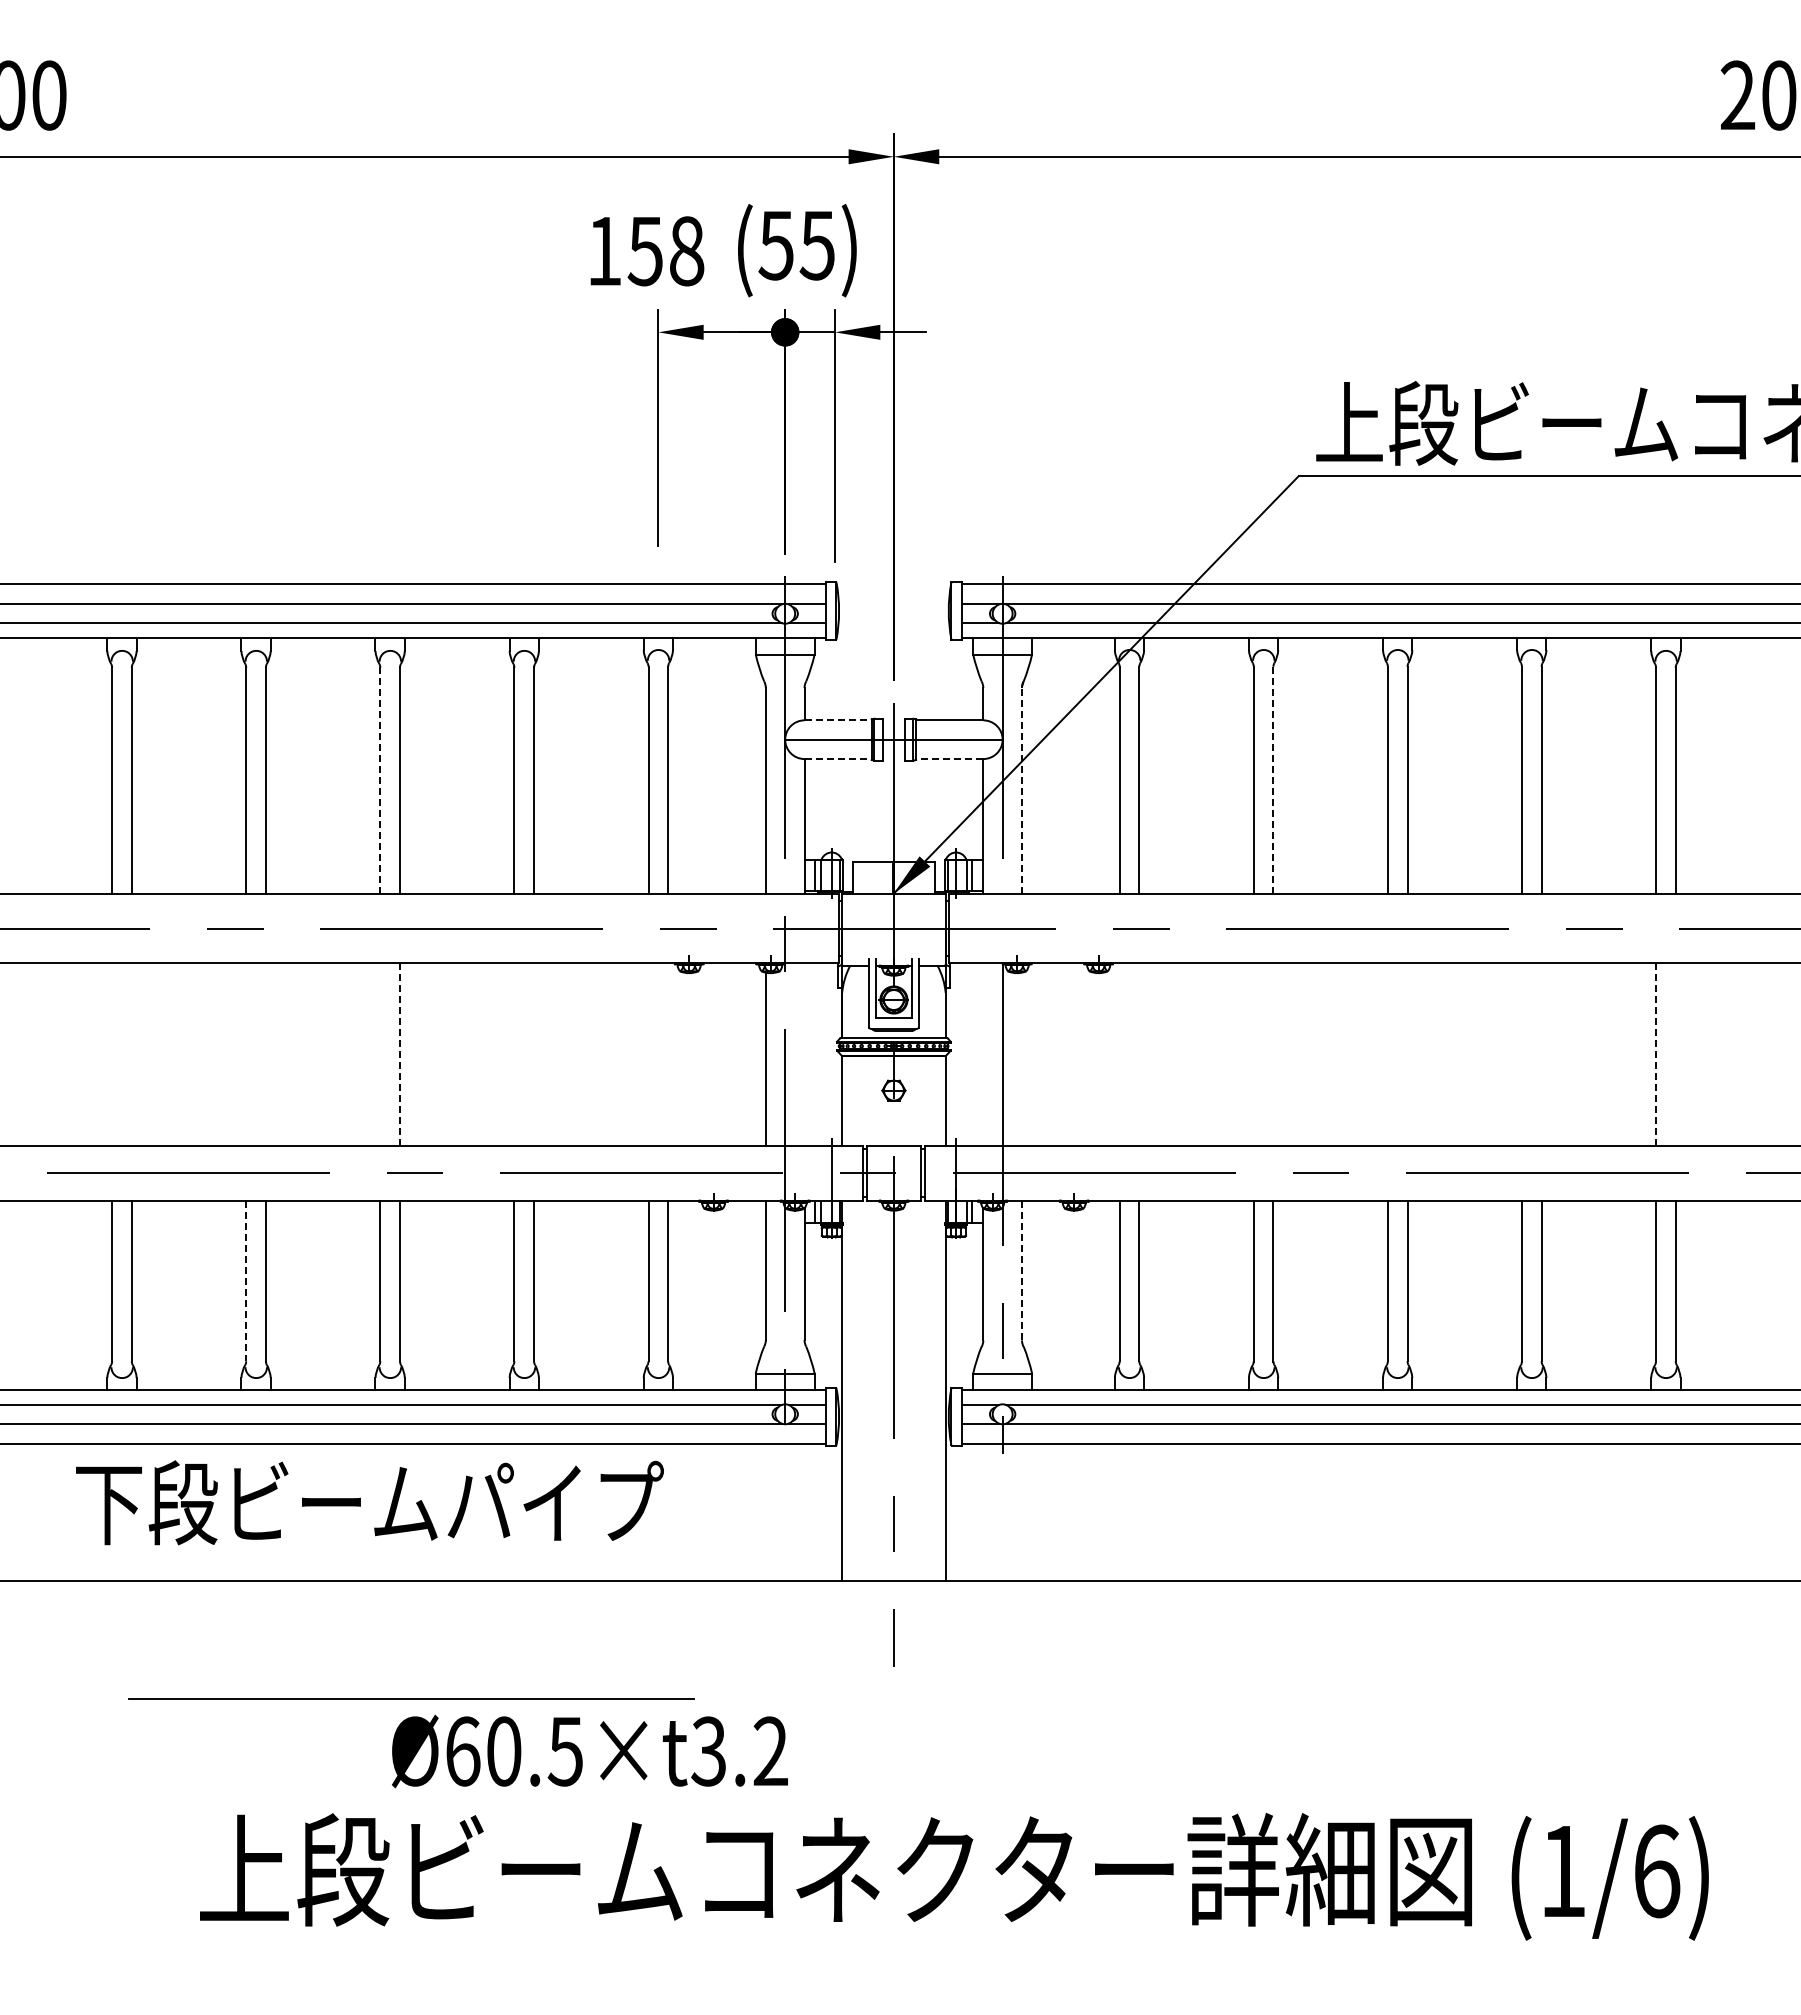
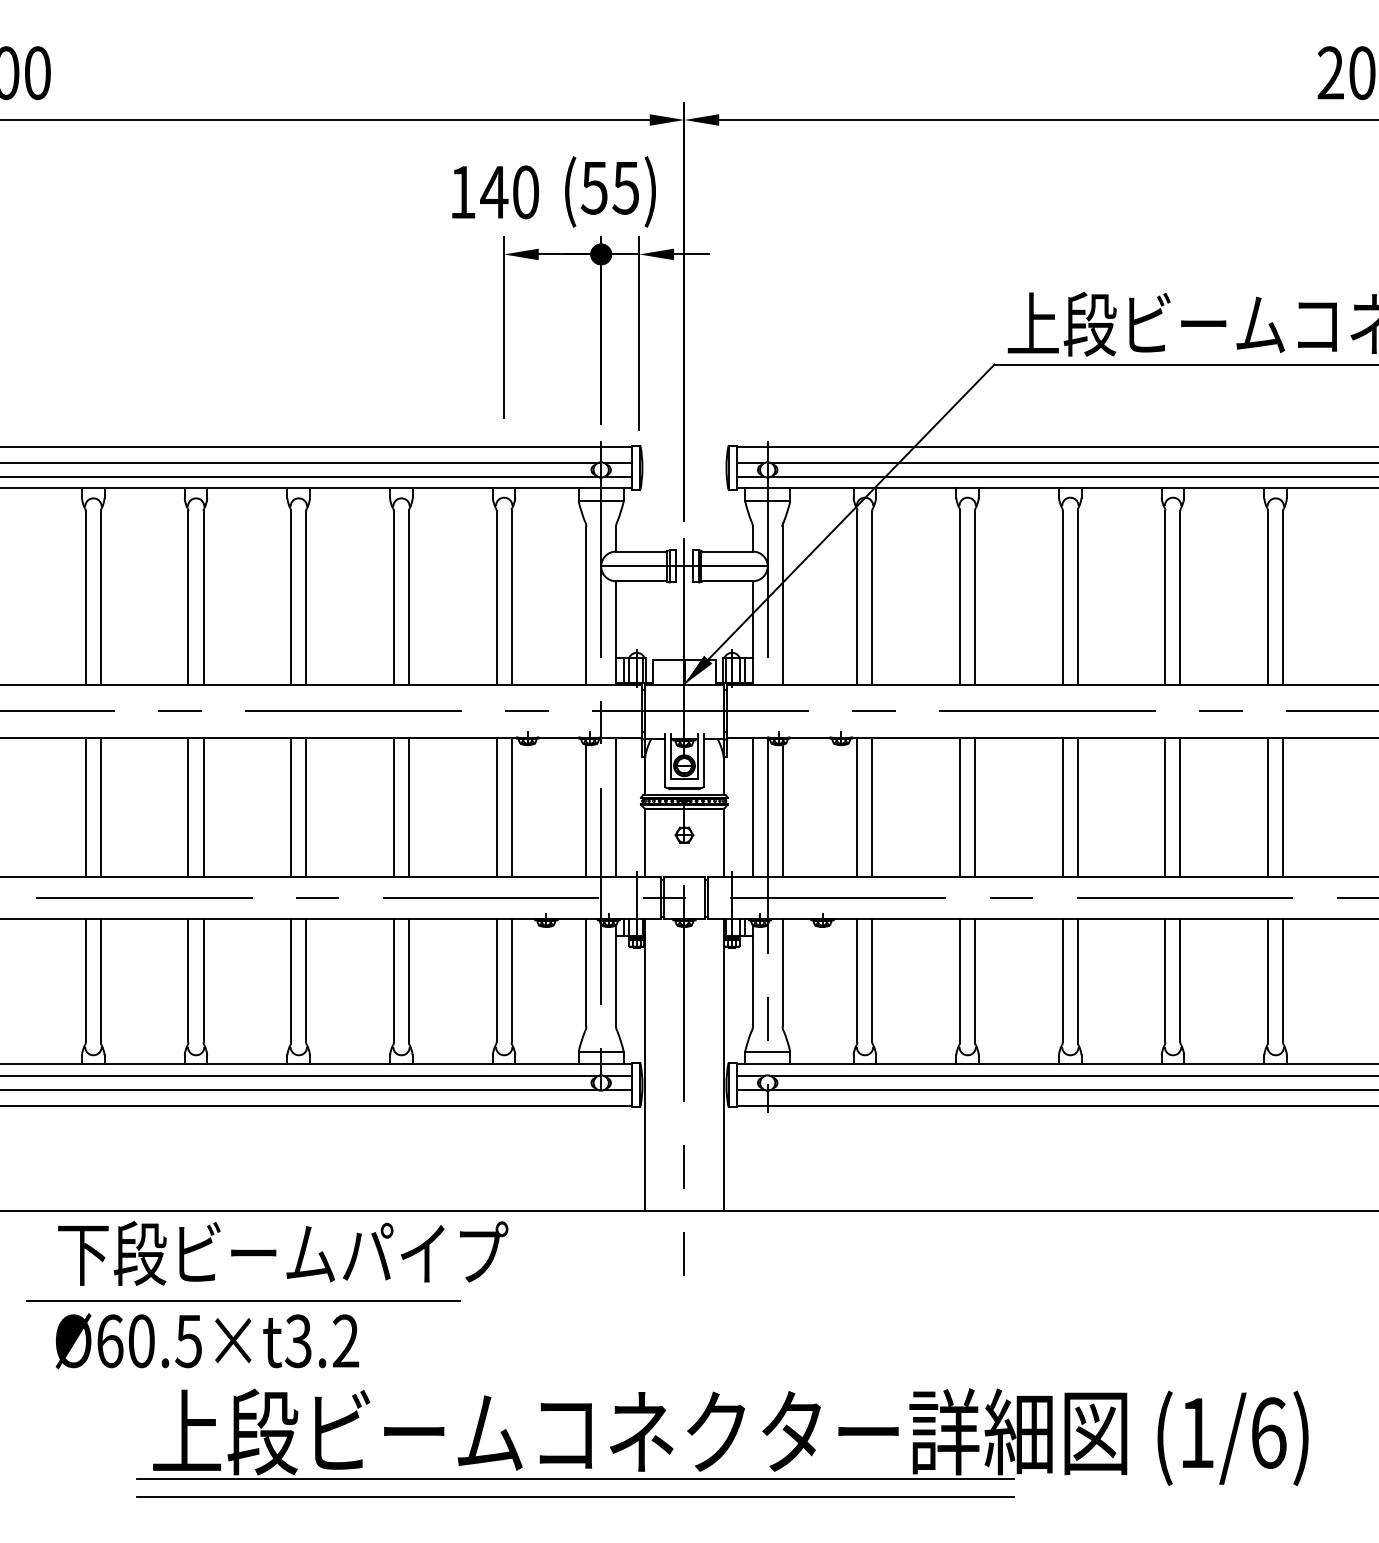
text: (665, 251) -> (509, 192), 158 -> 140
line: (838, 720) -> (642, 551), dashed -> solid
line: (838, 759) -> (642, 581), dashed -> solid
line: (949, 759) -> (727, 581), dashed -> solid
line: (380, 780) -> (291, 597), dashed -> solid
line: (1273, 780) -> (975, 597), dashed -> solid
line: (1022, 790) -> (782, 605), dashed -> solid
line: (112, 1054) -> (86, 807), added
line: (131, 1054) -> (100, 807), added
line: (246, 1054) -> (188, 807), added
line: (265, 1054) -> (203, 807), added
line: (380, 1054) -> (291, 807), added
line: (400, 1054) -> (306, 807), dashed -> solid
line: (514, 1054) -> (393, 807), added
line: (534, 1054) -> (409, 807), added
line: (648, 1054) -> (496, 807), added
line: (668, 1054) -> (511, 807), added
line: (804, 1054) -> (615, 807), added
line: (983, 1054) -> (753, 807), added
line: (1119, 1054) -> (857, 807), added
line: (1139, 1054) -> (872, 807), added
line: (1253, 1054) -> (959, 807), added
line: (1273, 1054) -> (975, 807), added
line: (1387, 1054) -> (1062, 807), added
line: (1407, 1054) -> (1077, 807), added
line: (1521, 1054) -> (1165, 807), added
line: (1541, 1054) -> (1180, 807), added
line: (1656, 1054) -> (1268, 807), dashed -> solid
line: (1675, 1054) -> (1282, 807), added
line: (1022, 1058) -> (782, 810), added
line: (1022, 1270) -> (782, 972), dashed -> solid
line: (246, 1281) -> (188, 981), dashed -> solid
text: (369, 1502) -> (282, 1253), moved
line: (411, 1698) -> (243, 1300), moved
text: (589, 1751) -> (207, 1341), moved
line: (751, 1931) -> (575, 1479), added
line: (751, 1954) -> (575, 1496), added

